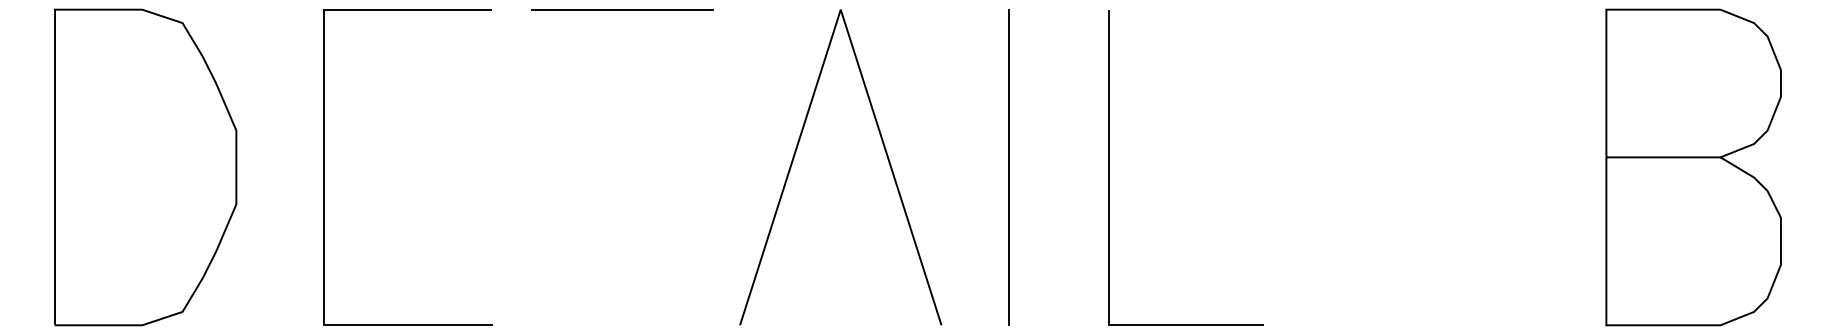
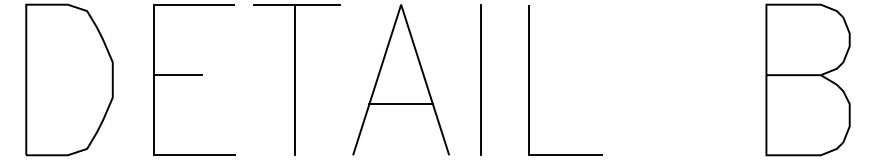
line: (374, 158) -> (178, 75), added
line: (619, 166) -> (295, 79), added
line: (841, 218) -> (401, 104), added

